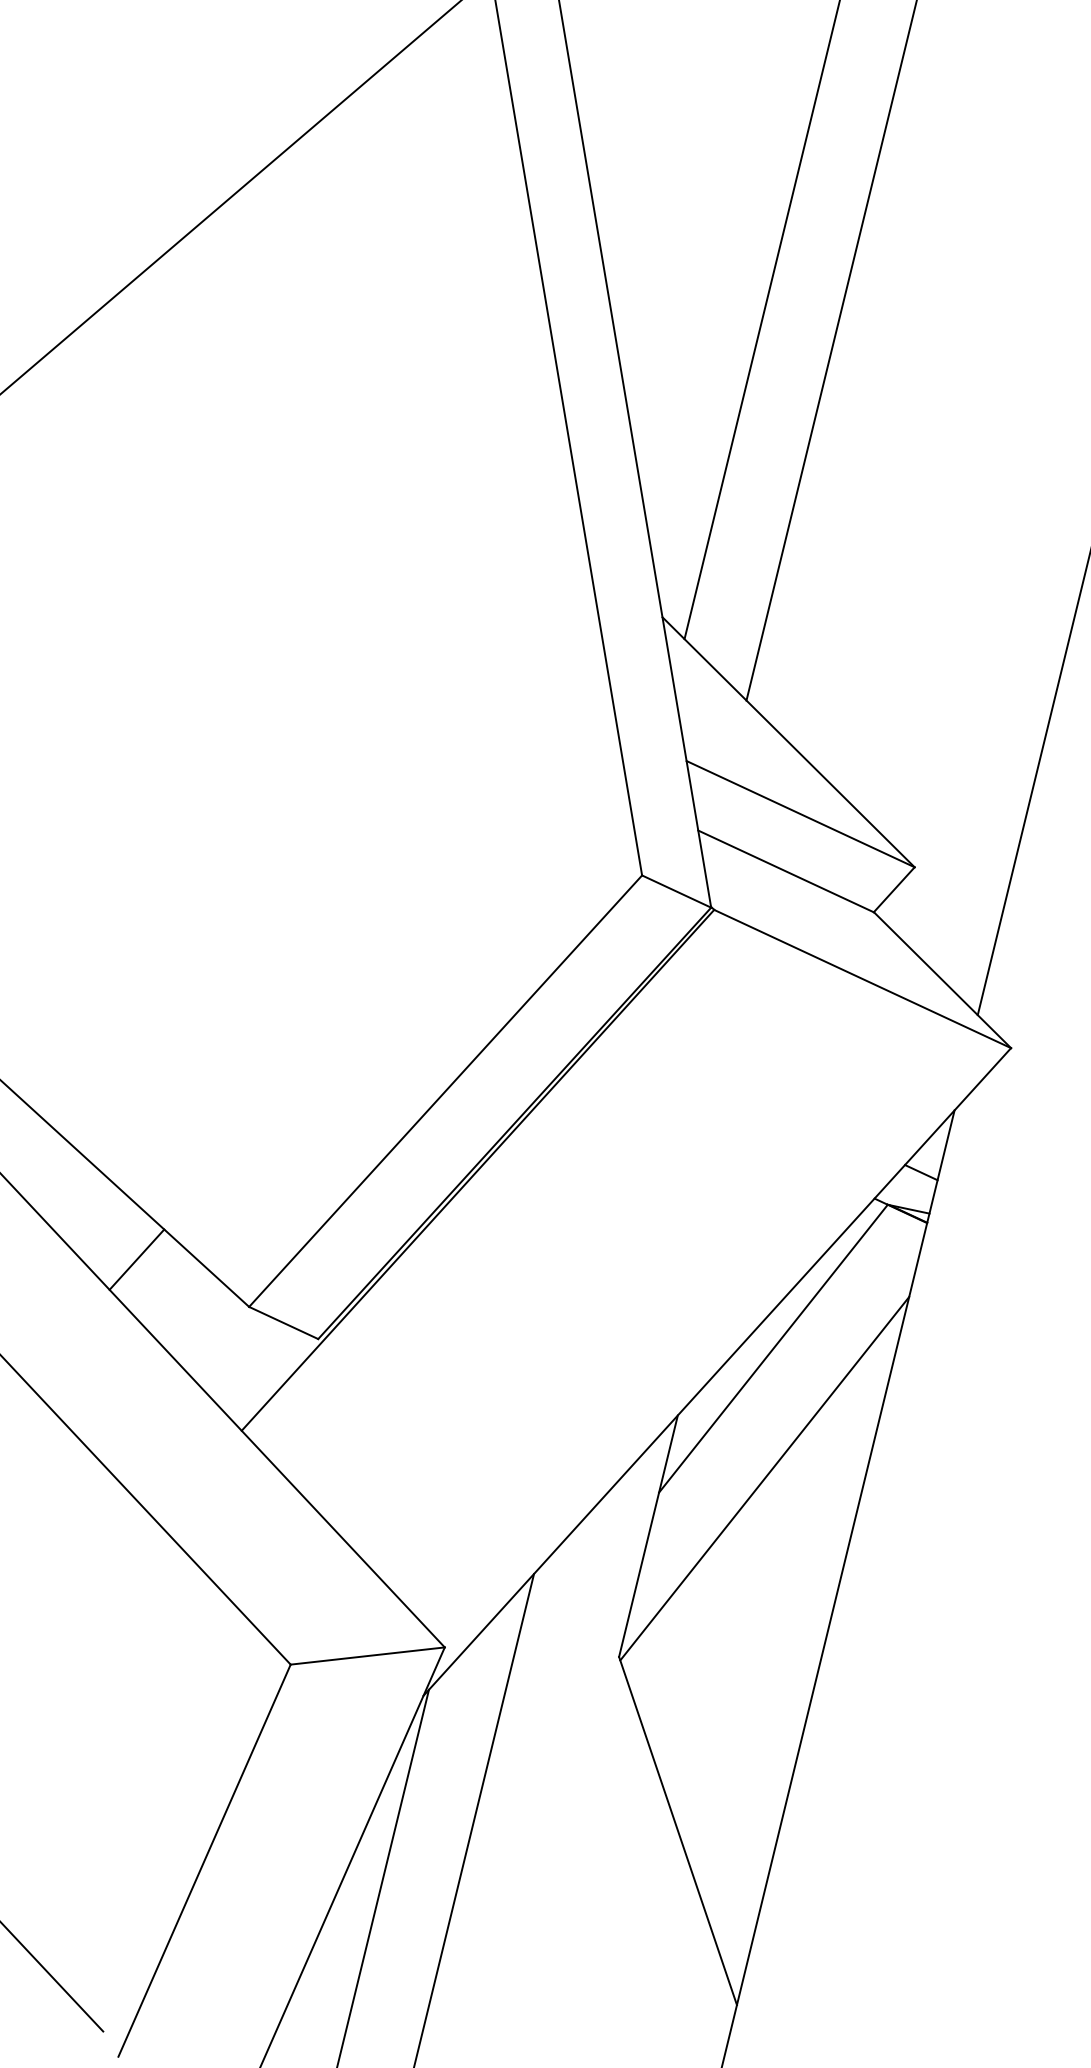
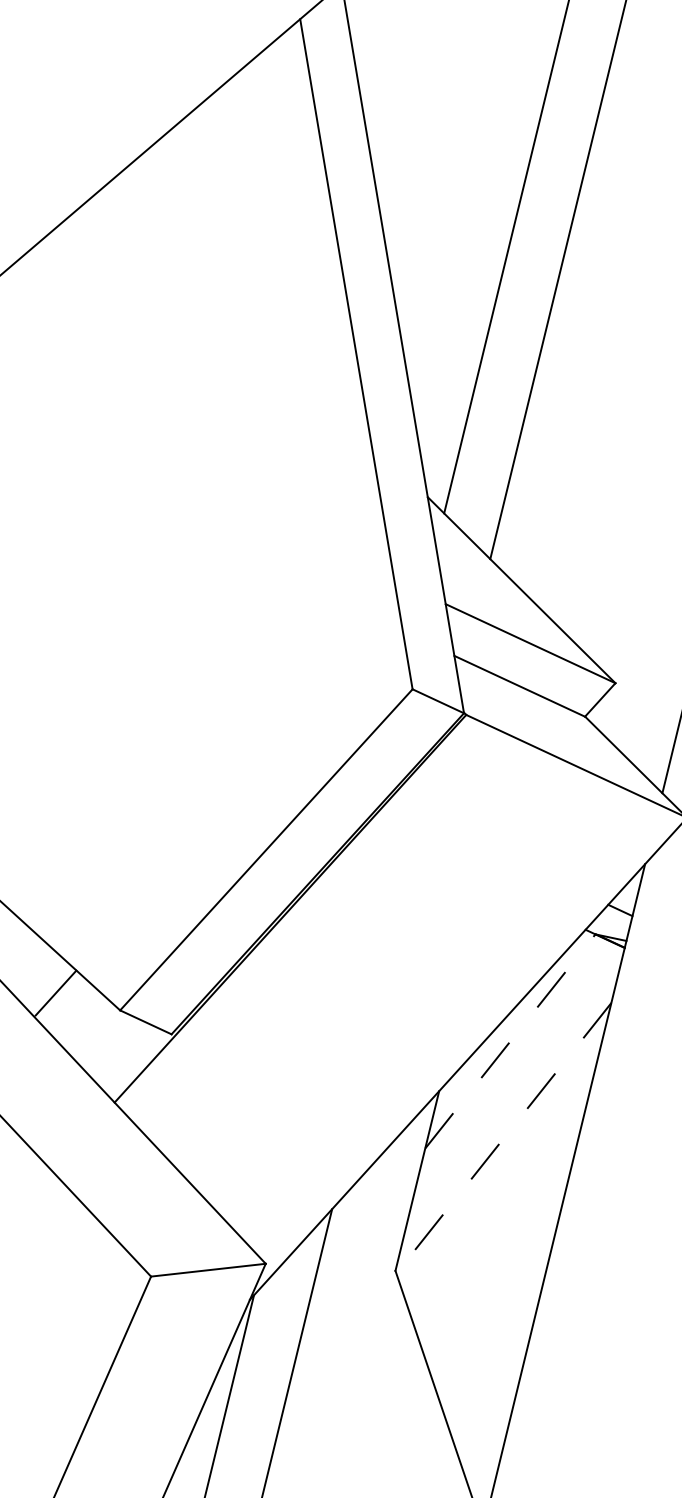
line: (136, 1259) -> (55, 992), moved
line: (773, 1348) -> (510, 1041), solid -> dashed
line: (764, 1479) -> (503, 1138), solid -> dashed

